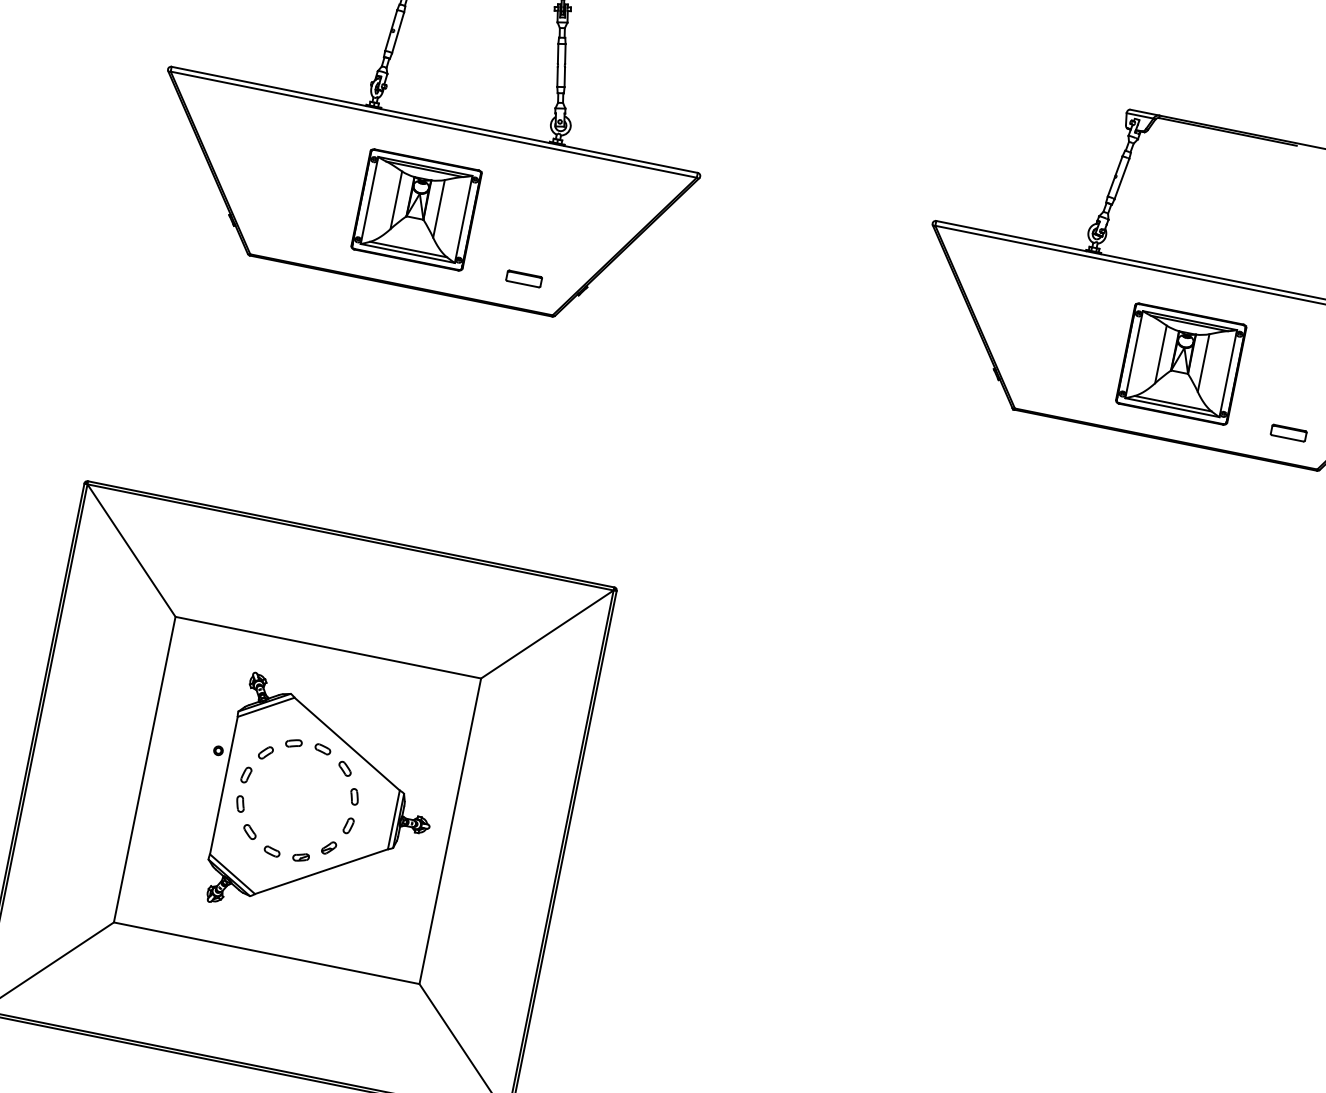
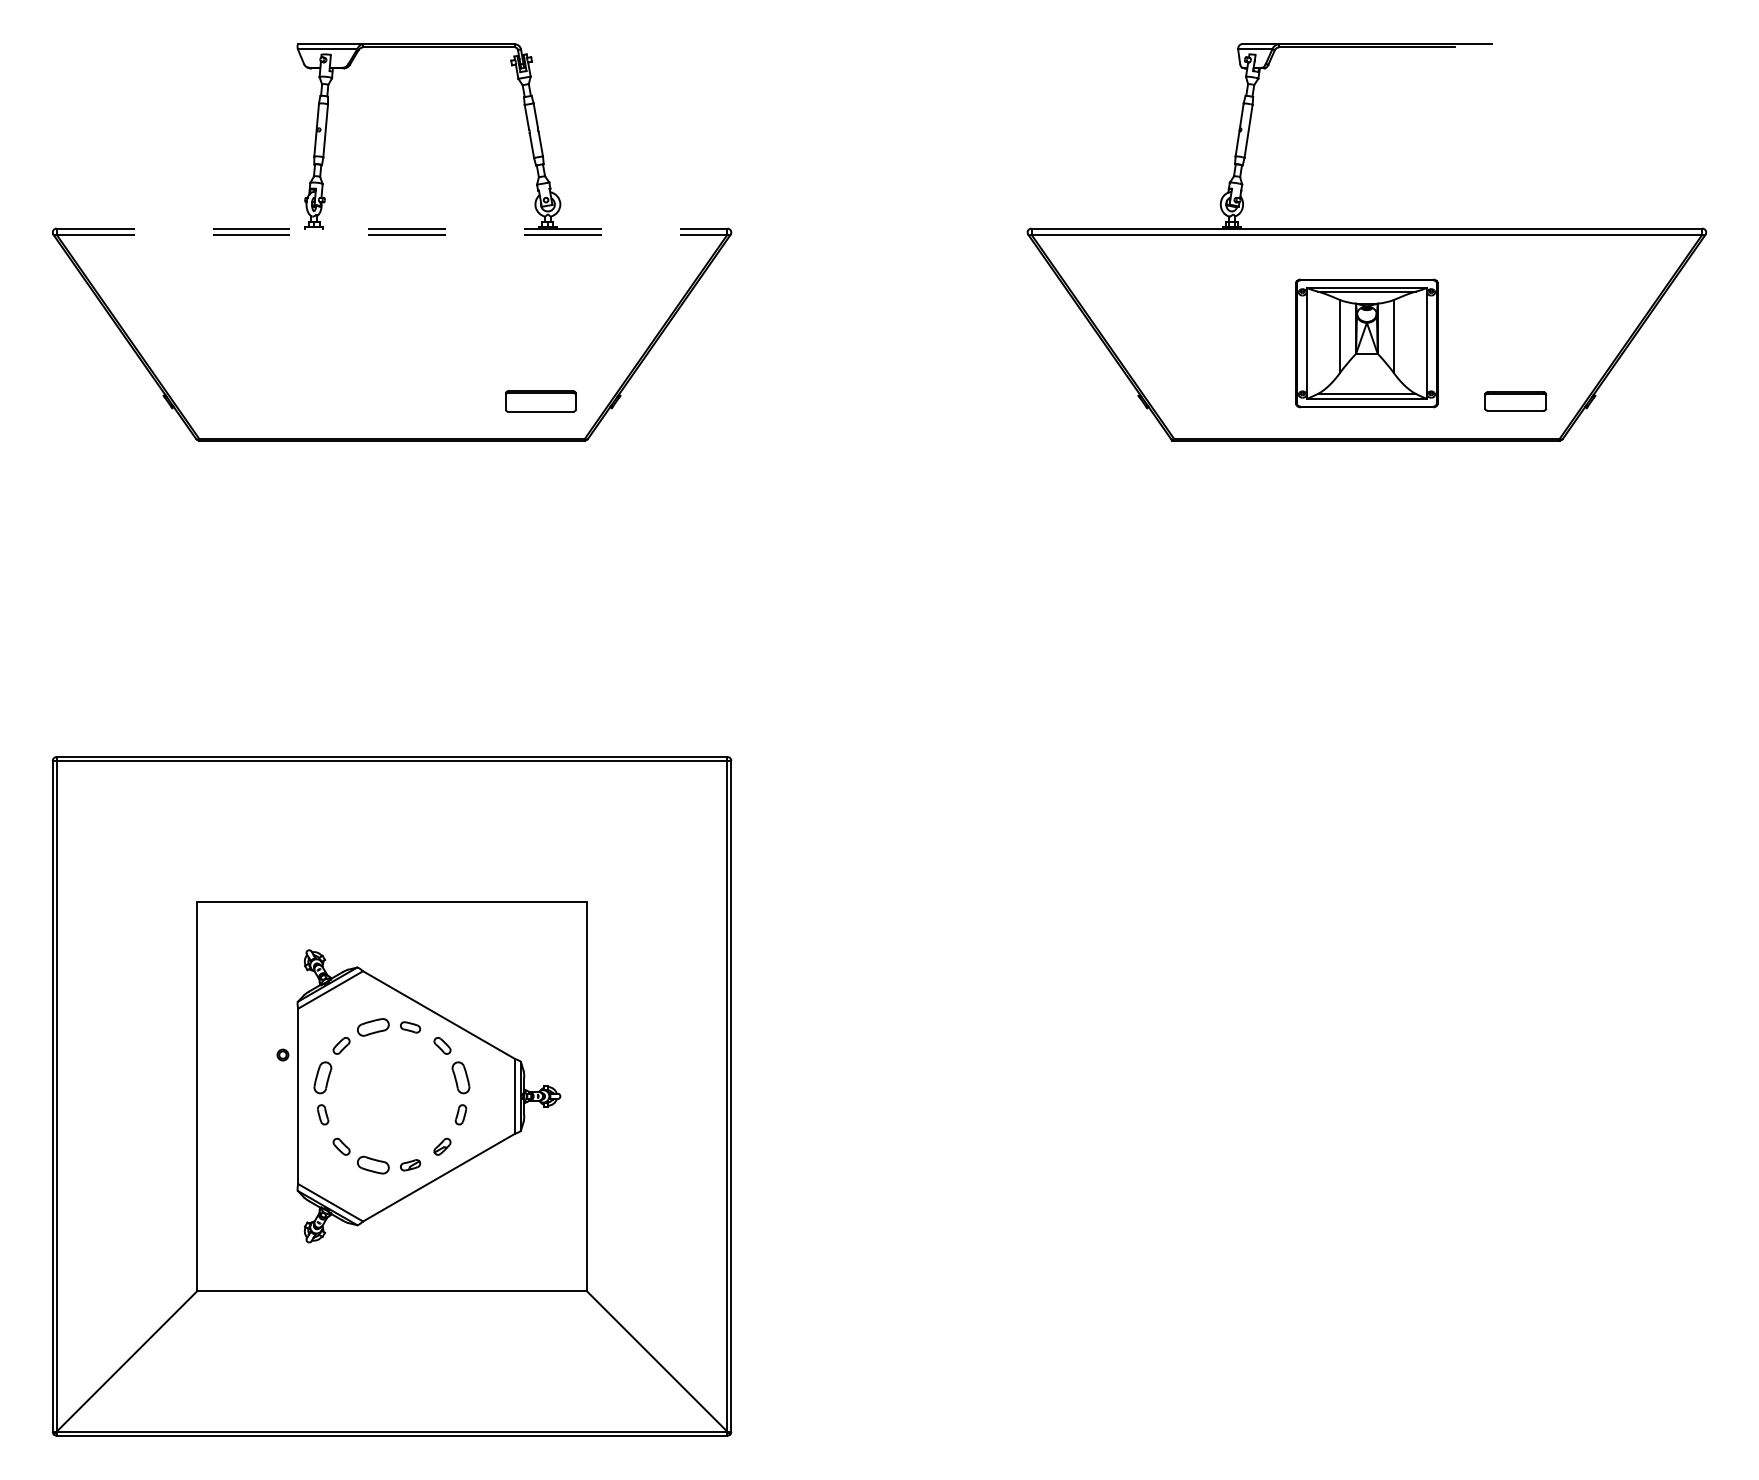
line: (435, 119) -> (392, 228), solid -> dashed
line: (434, 124) -> (392, 234), solid -> dashed
part: (416, 209) -> (391, 343), removed
part: (523, 278) -> (540, 401), size x1.6
part: (1288, 433) -> (1515, 401), size x1.4
line: (130, 549) -> (125, 829), removed
line: (548, 633) -> (658, 829), removed
part: (293, 743) -> (373, 1027), size x1.6
part: (246, 774) -> (323, 1077), size x1.6
part: (354, 796) -> (460, 1077), size x1.6
part: (272, 851) -> (373, 1165), size x1.6

